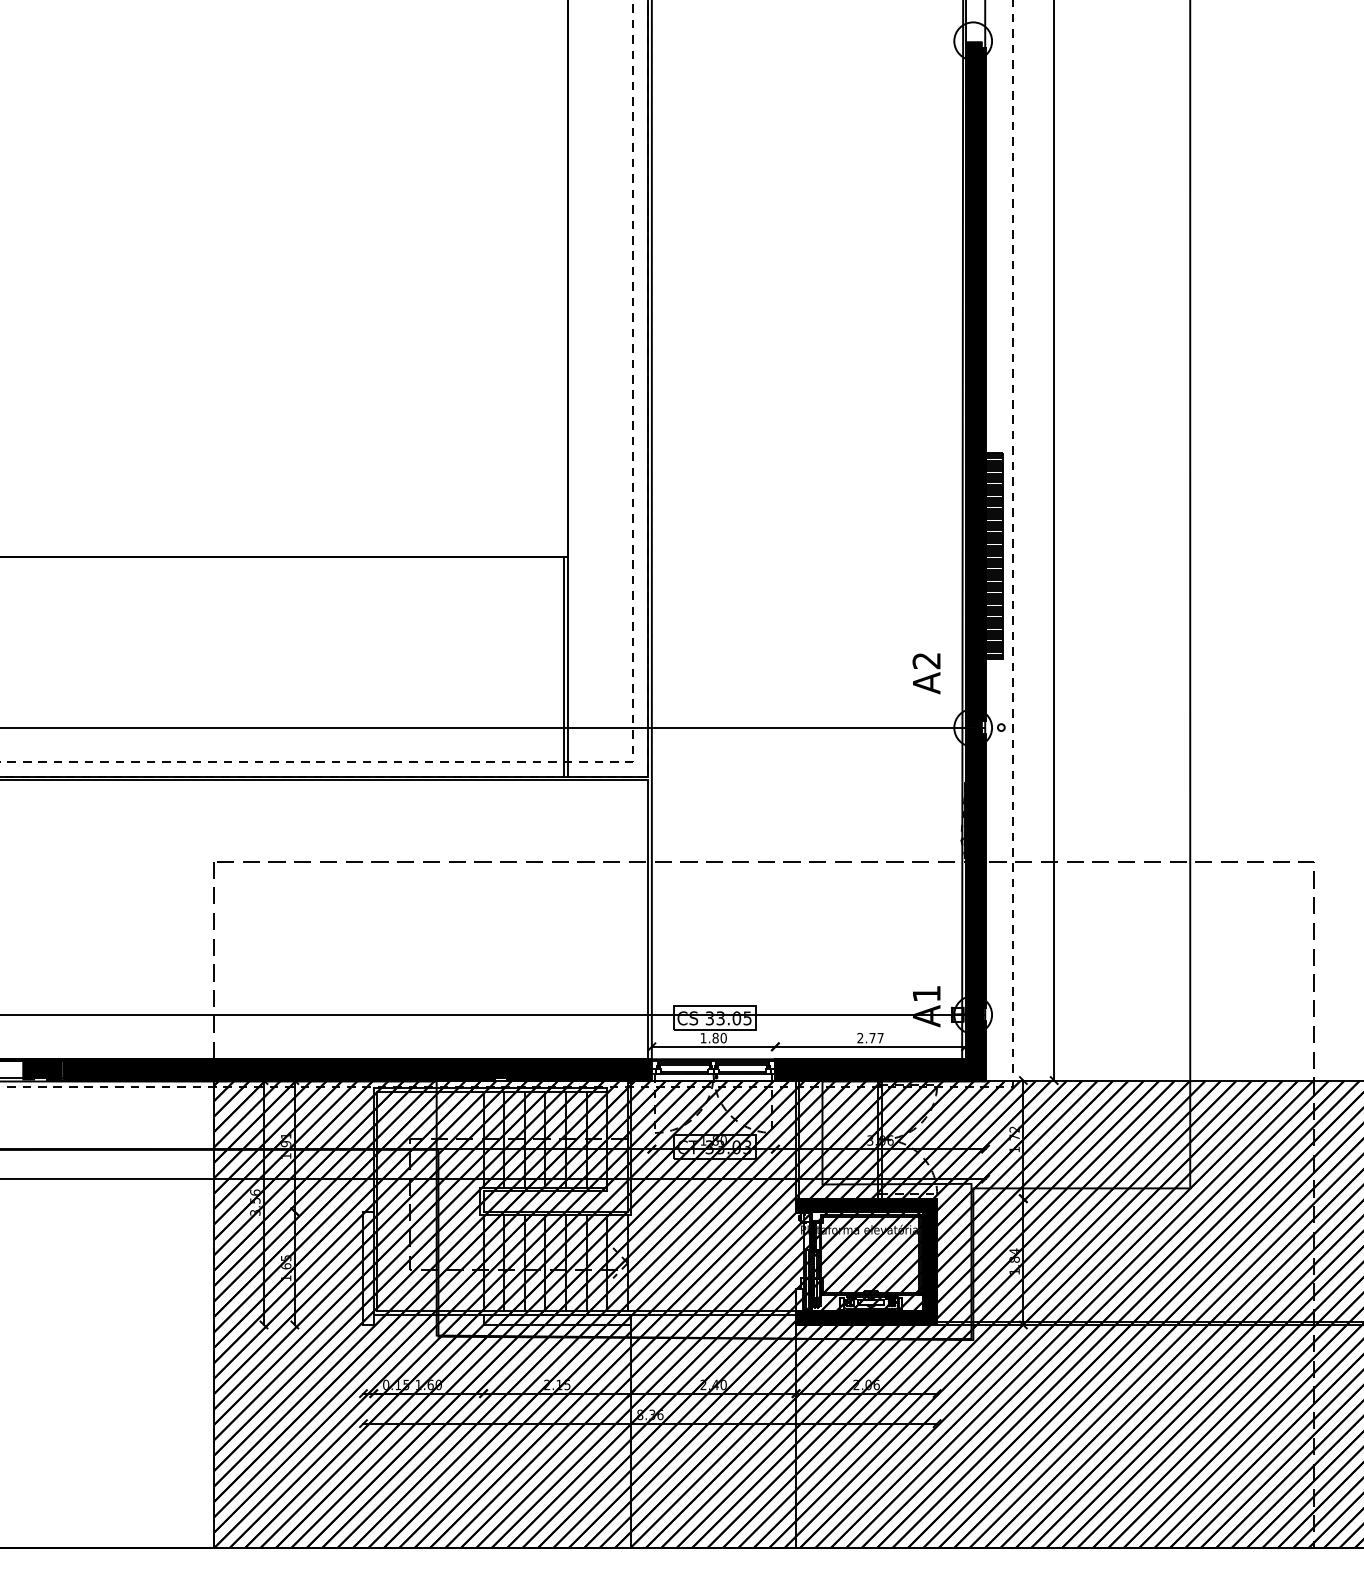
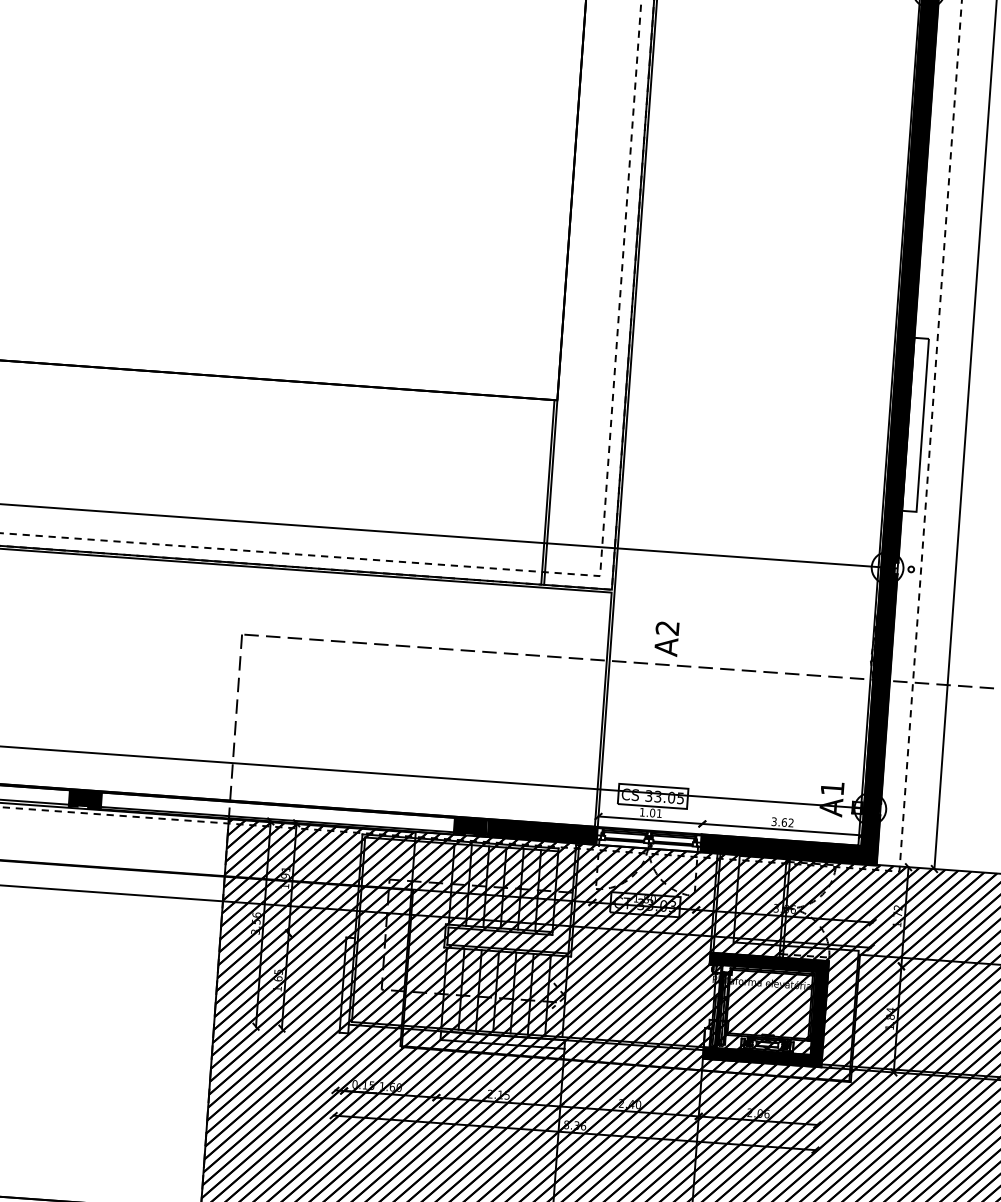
hatch: (993, 555) -> (915, 424), removed
text: (926, 673) -> (666, 638), moved
text: (719, 1037) -> (655, 812), 1.80 -> 1.01
text: (870, 1037) -> (782, 821), 2.77 -> 3.62
fill: (271, 1069) -> (277, 812), removed

